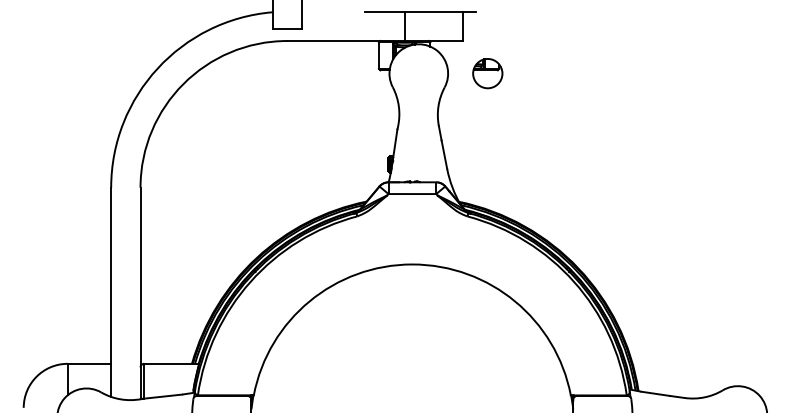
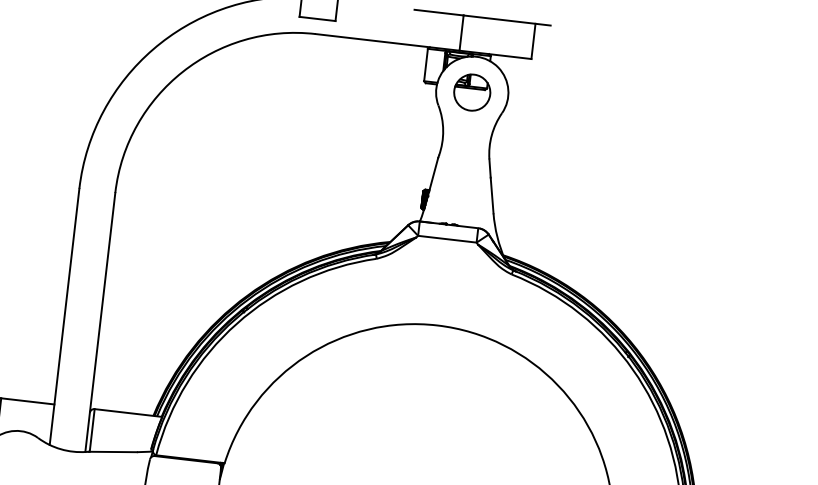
part: (487, 73) -> (471, 92), moved

